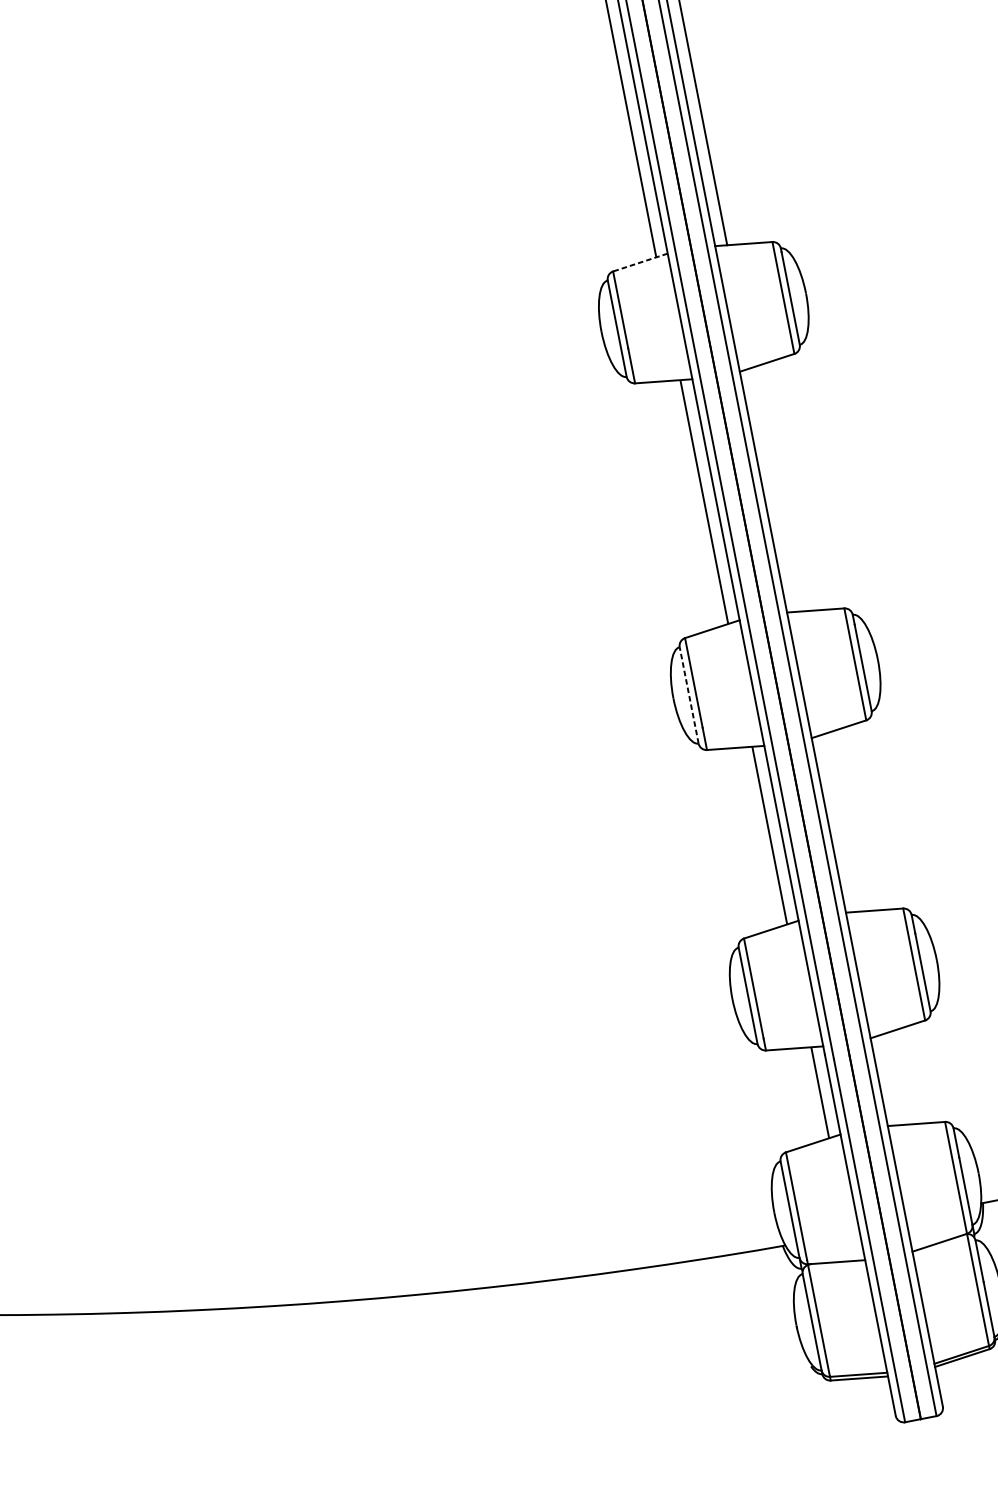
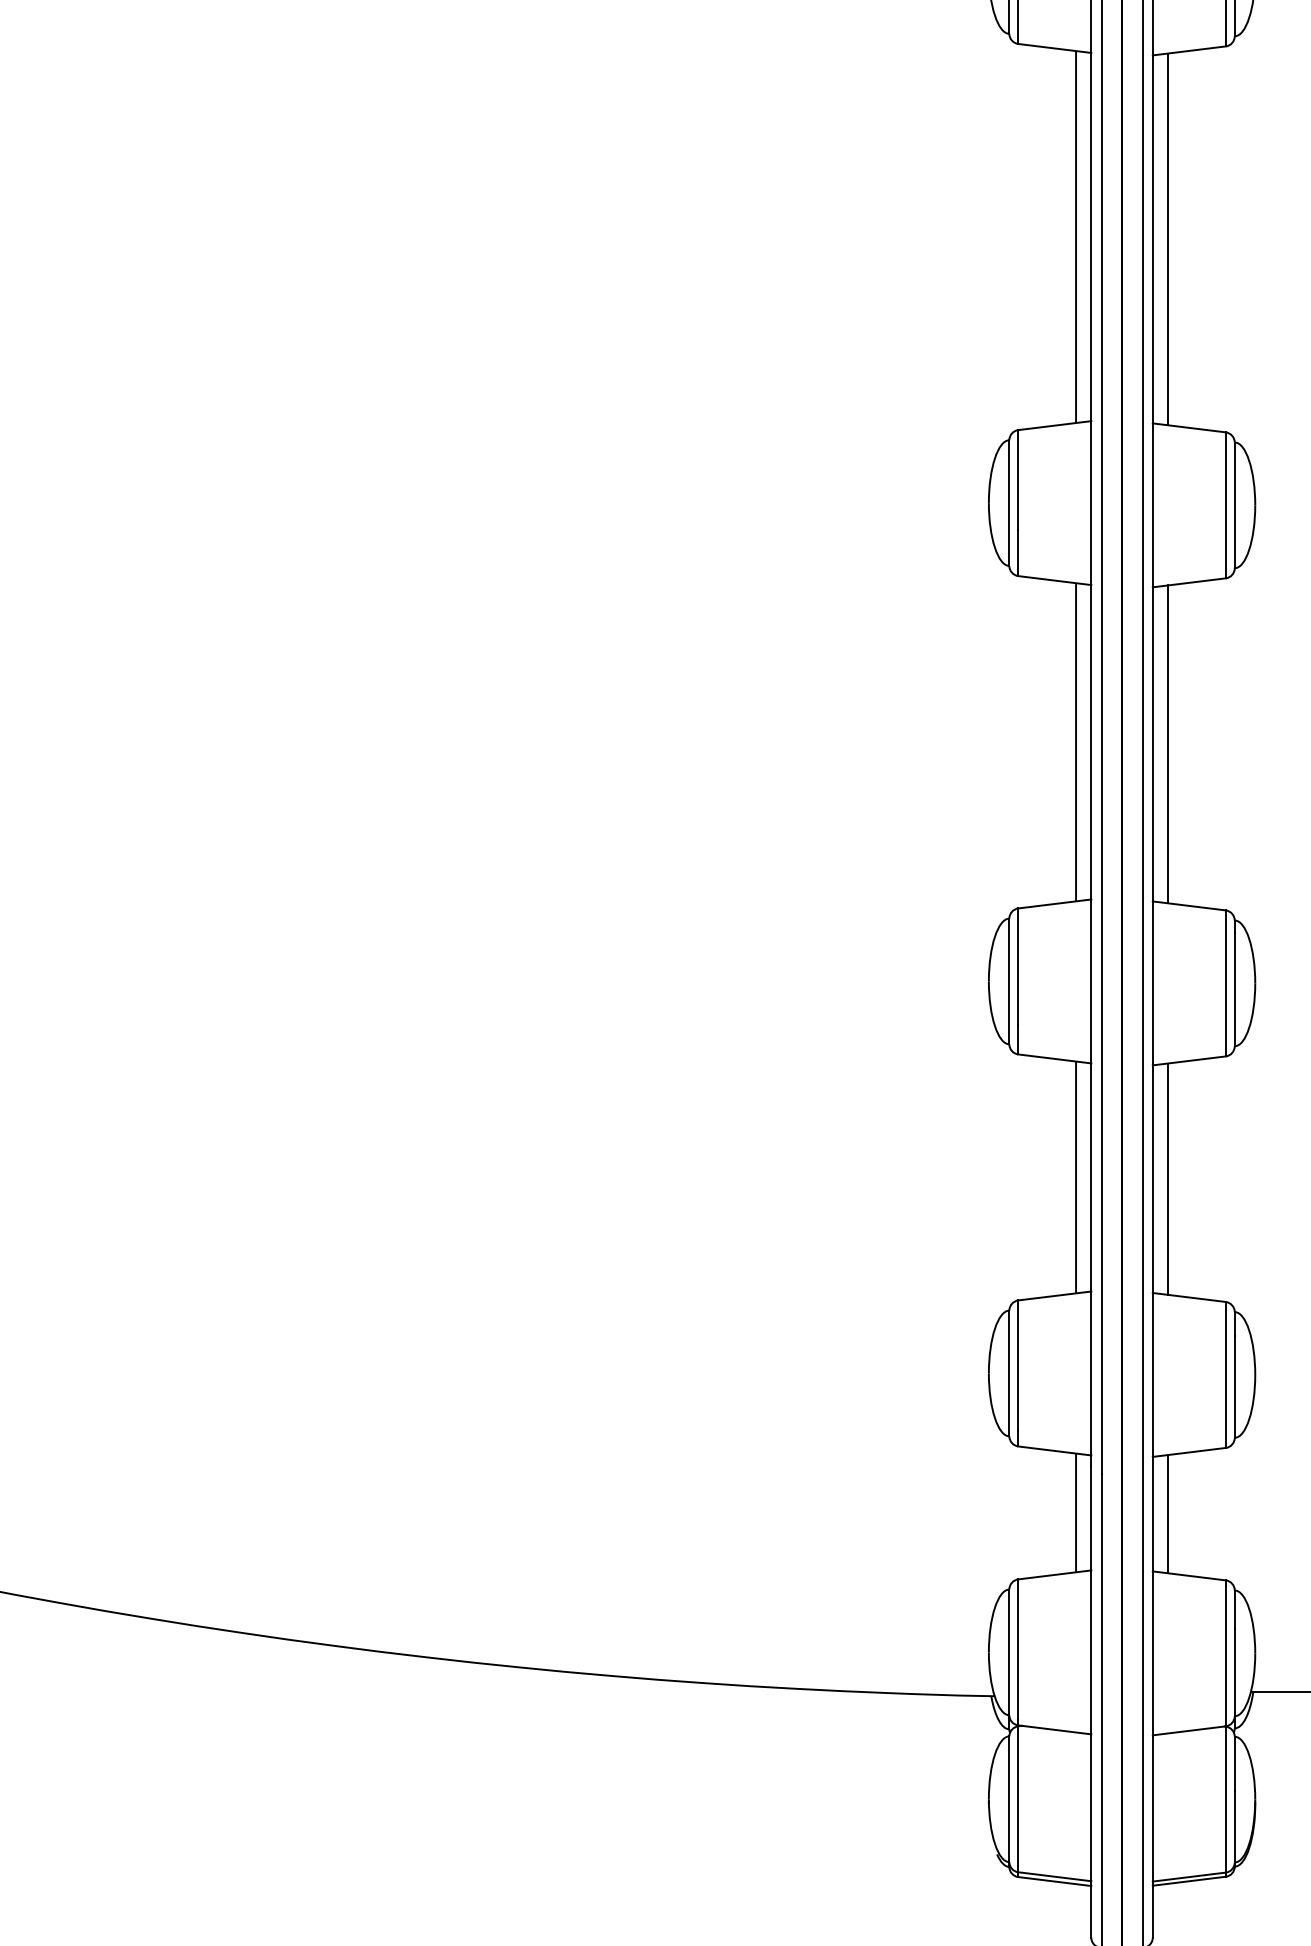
line: (640, 262) -> (1054, 425), dashed -> solid
line: (775, 489) -> (1168, 744), added
line: (689, 695) -> (1009, 981), dashed -> solid
line: (840, 822) -> (1168, 1178), added
line: (891, 1080) -> (1168, 1514), added

